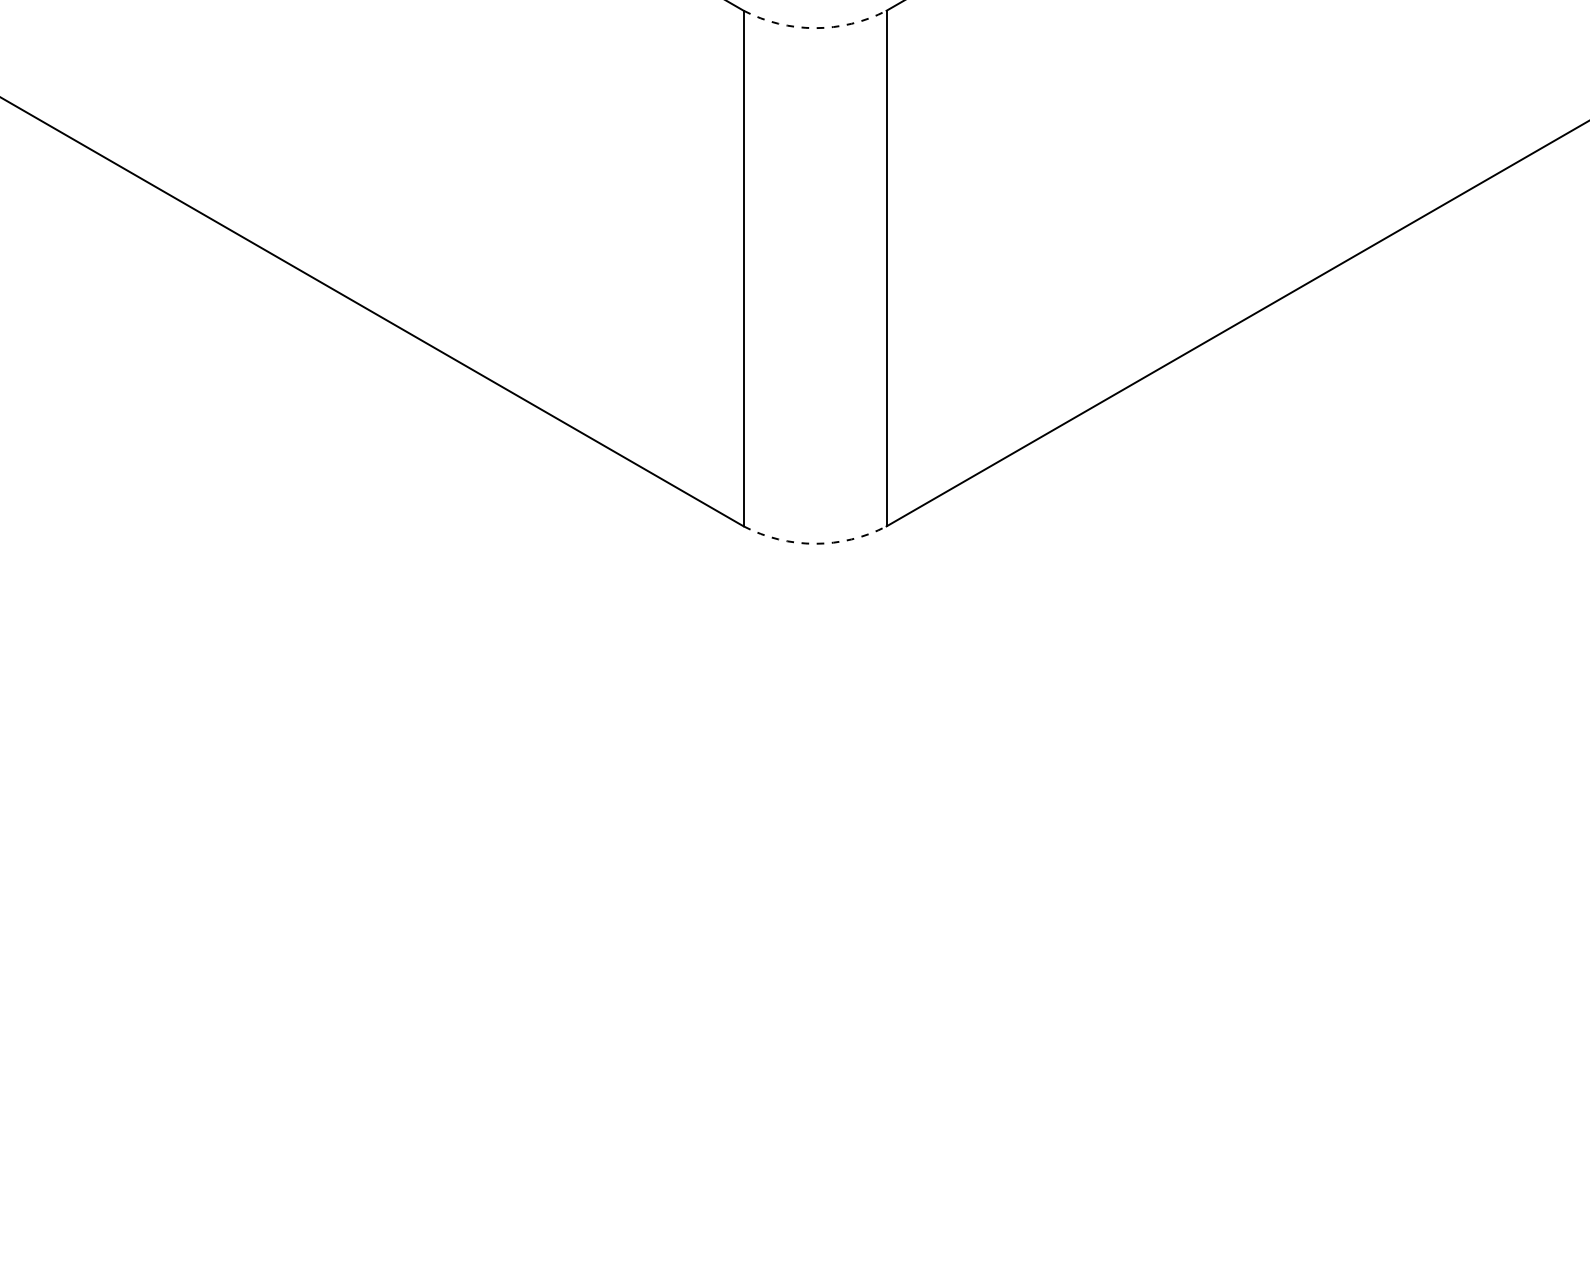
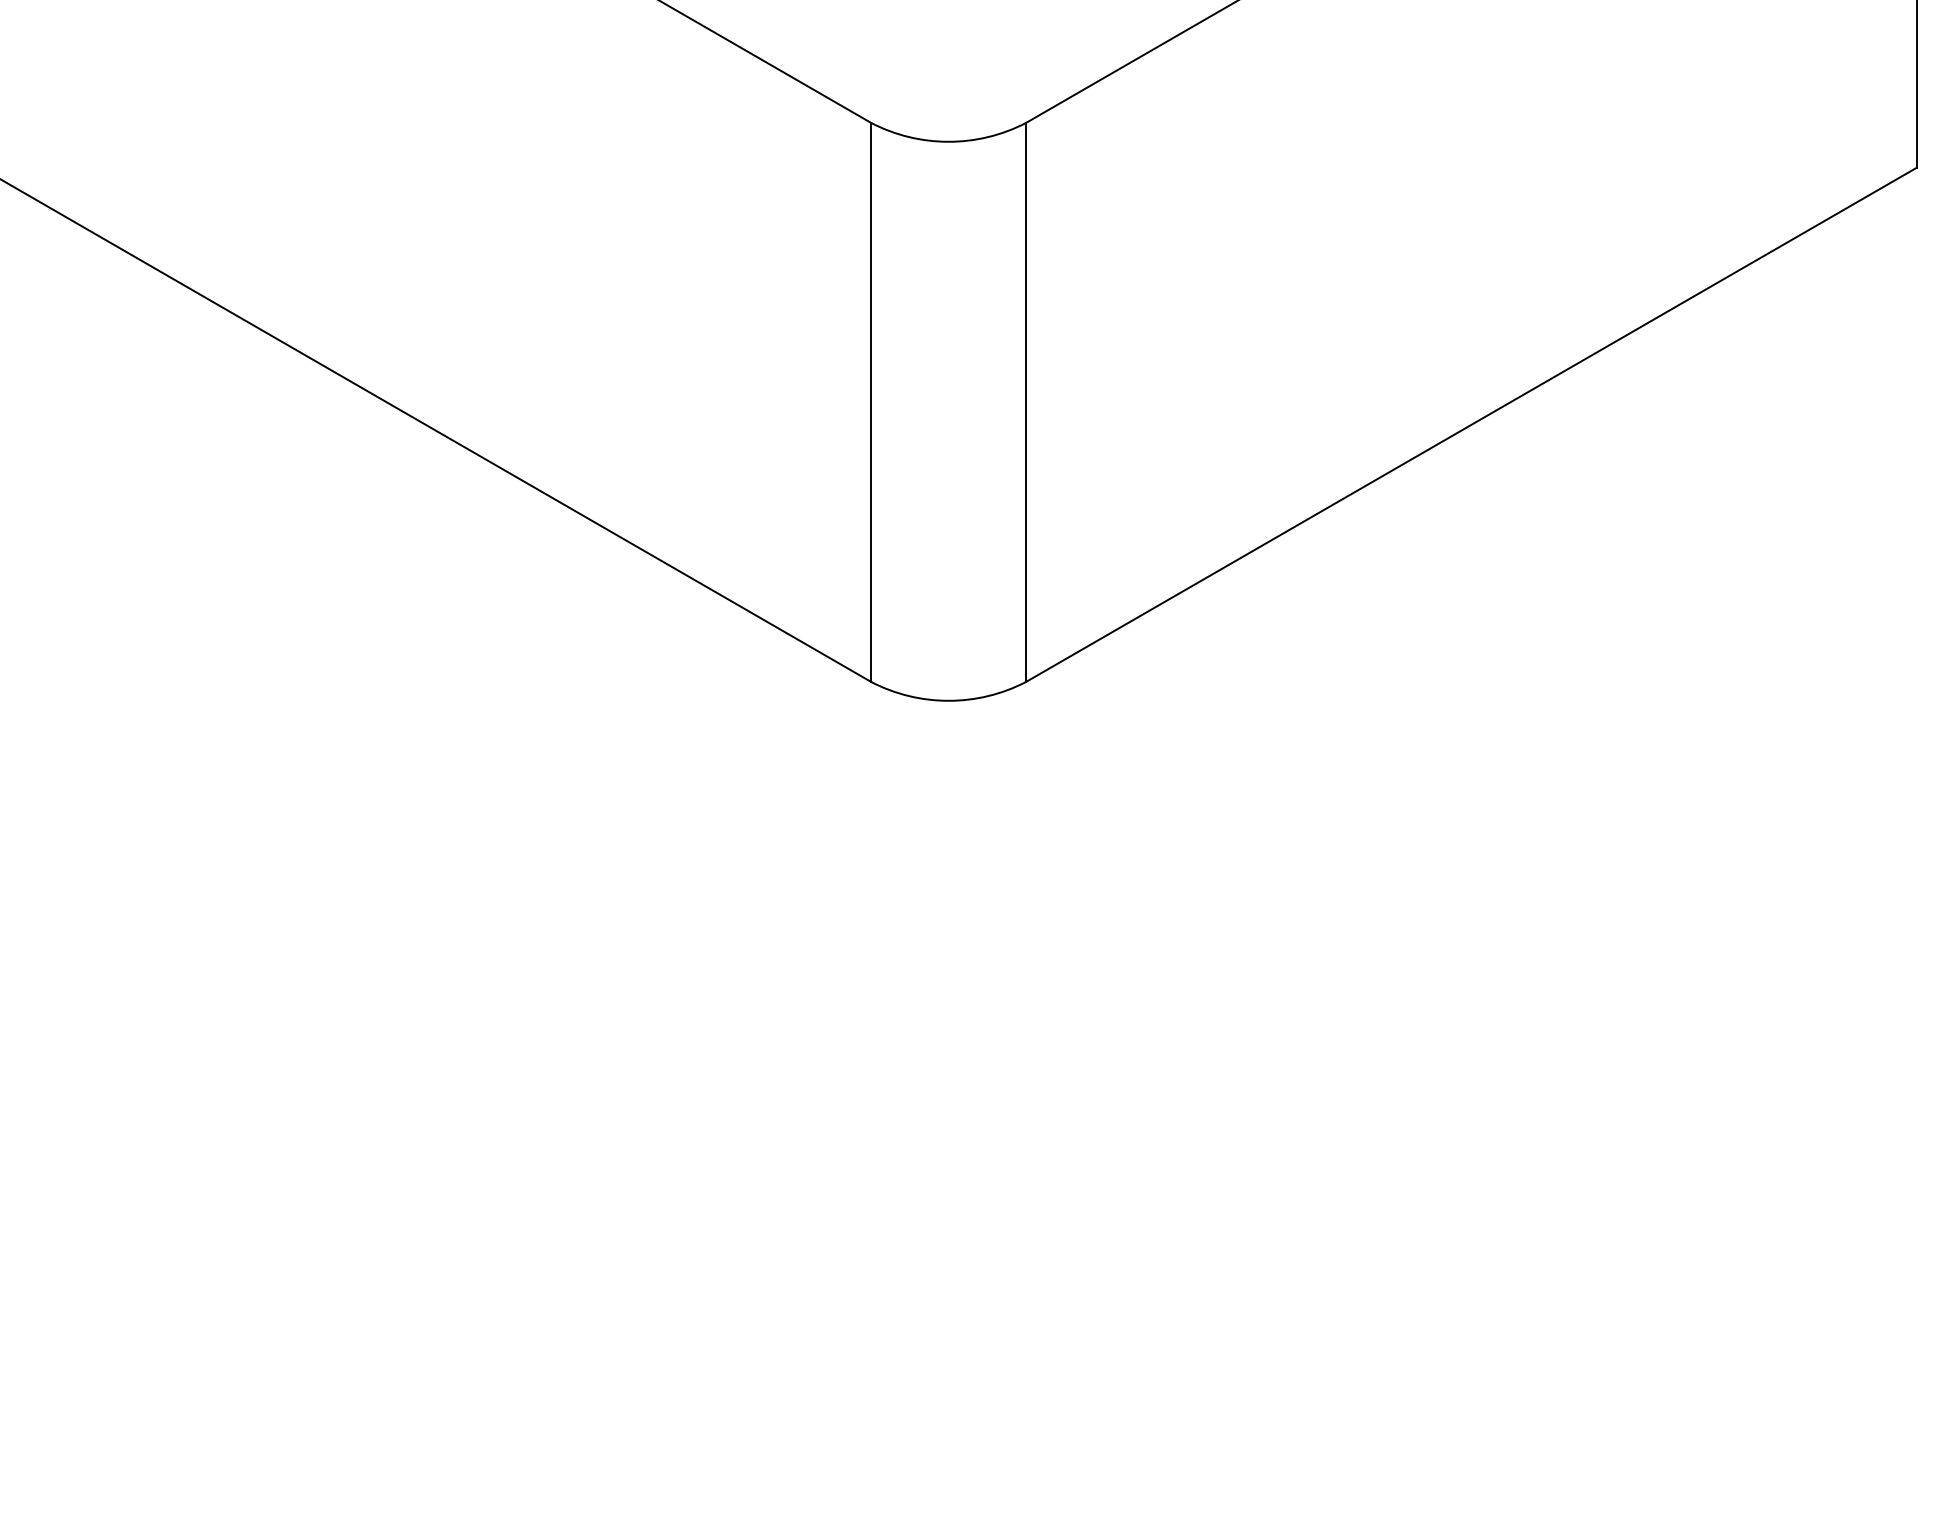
arc: (815, 27) -> (948, 141), dashed -> solid
arc: (815, 543) -> (948, 700), dashed -> solid

